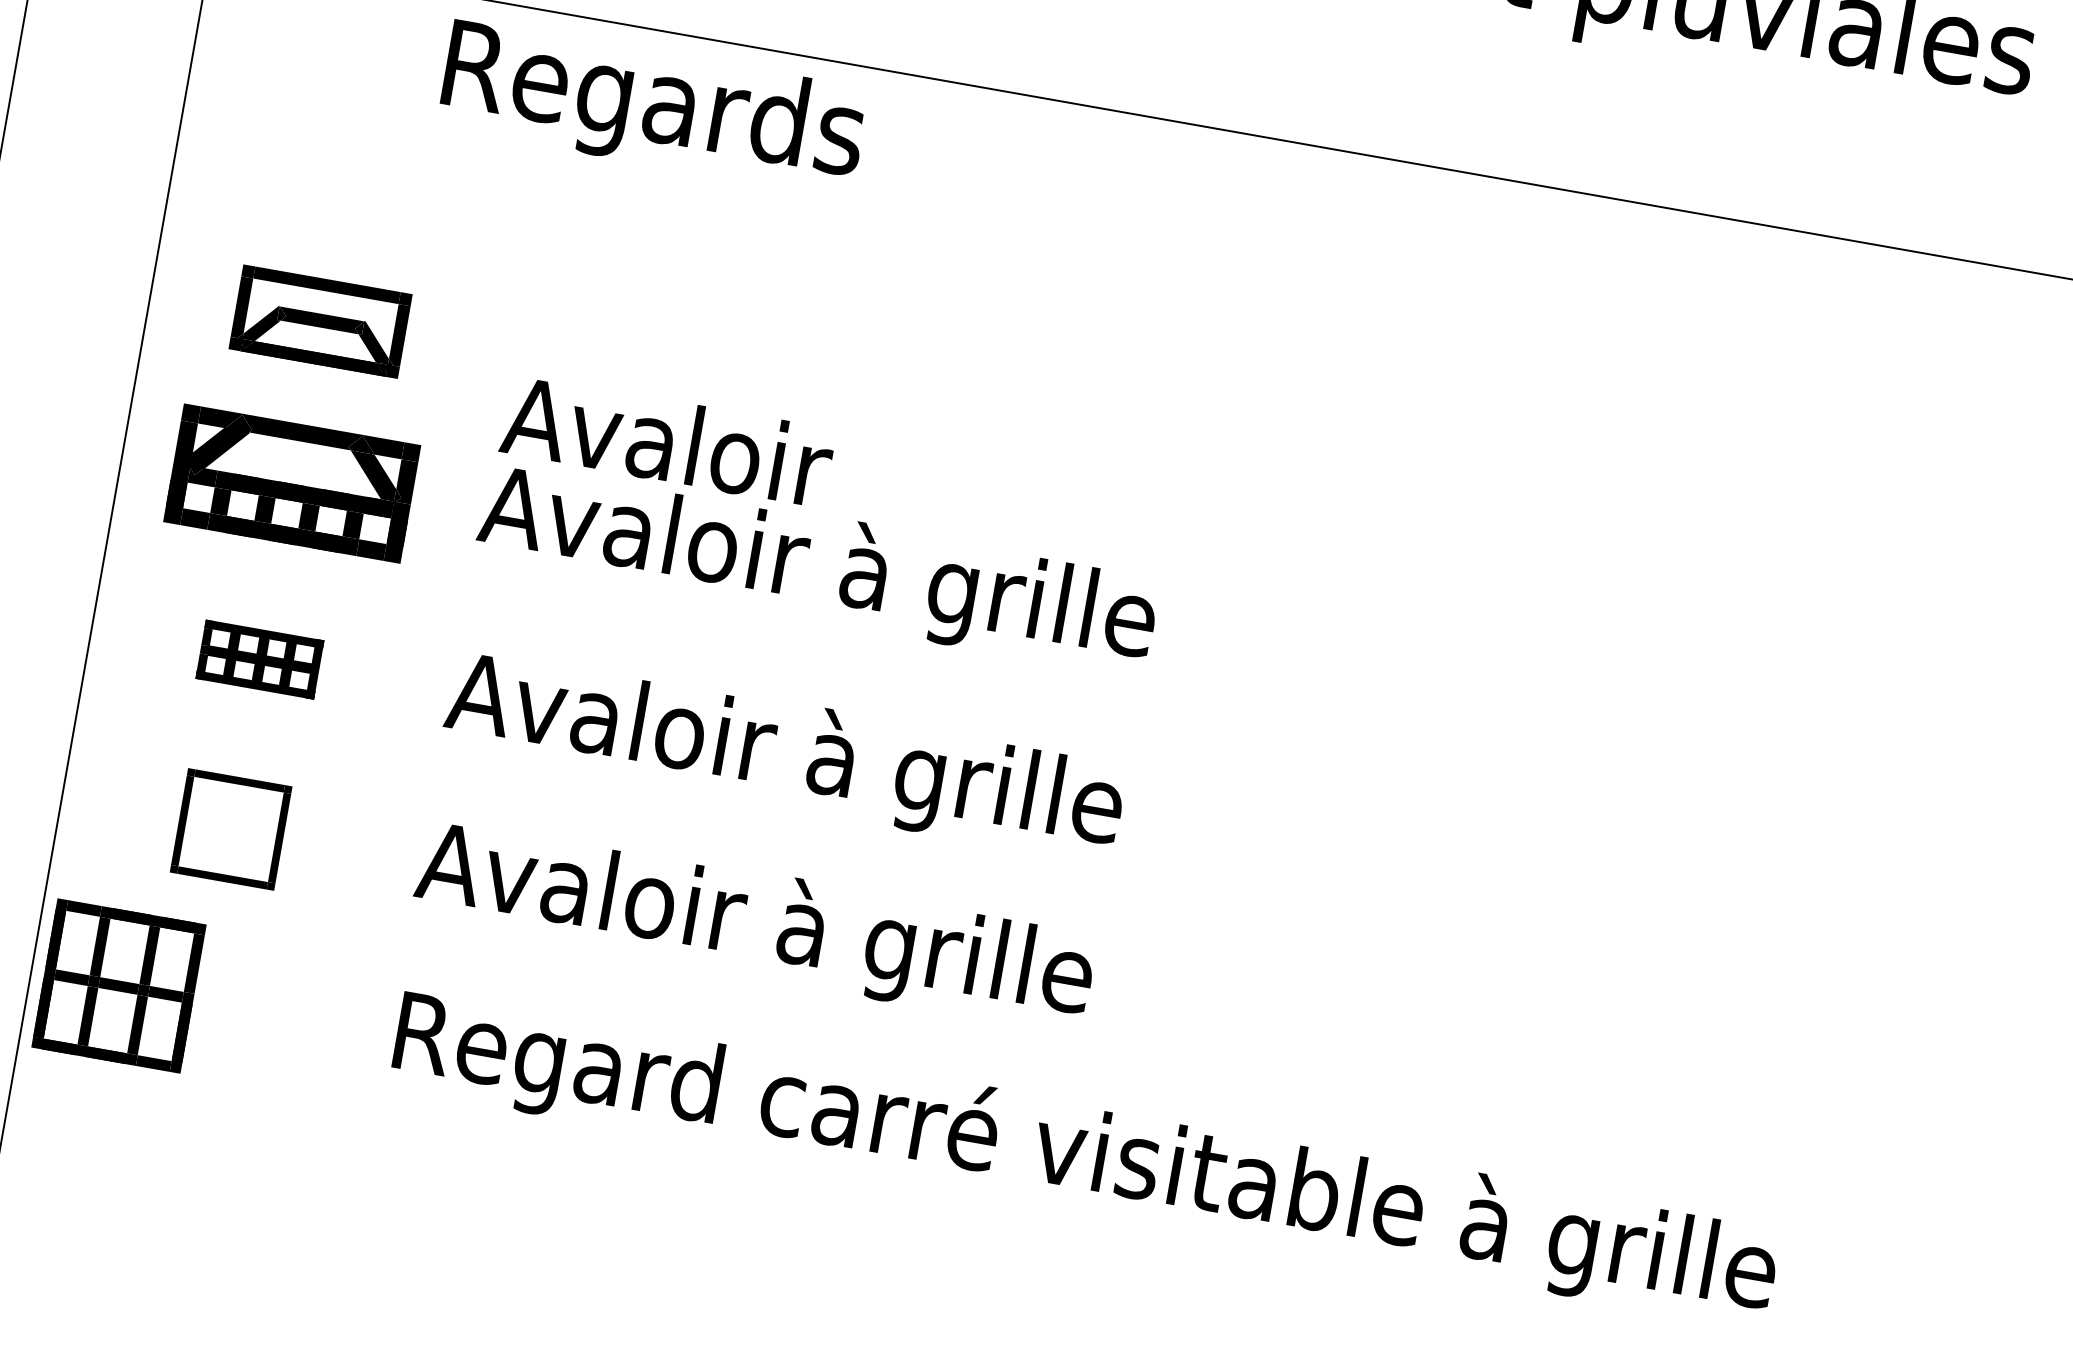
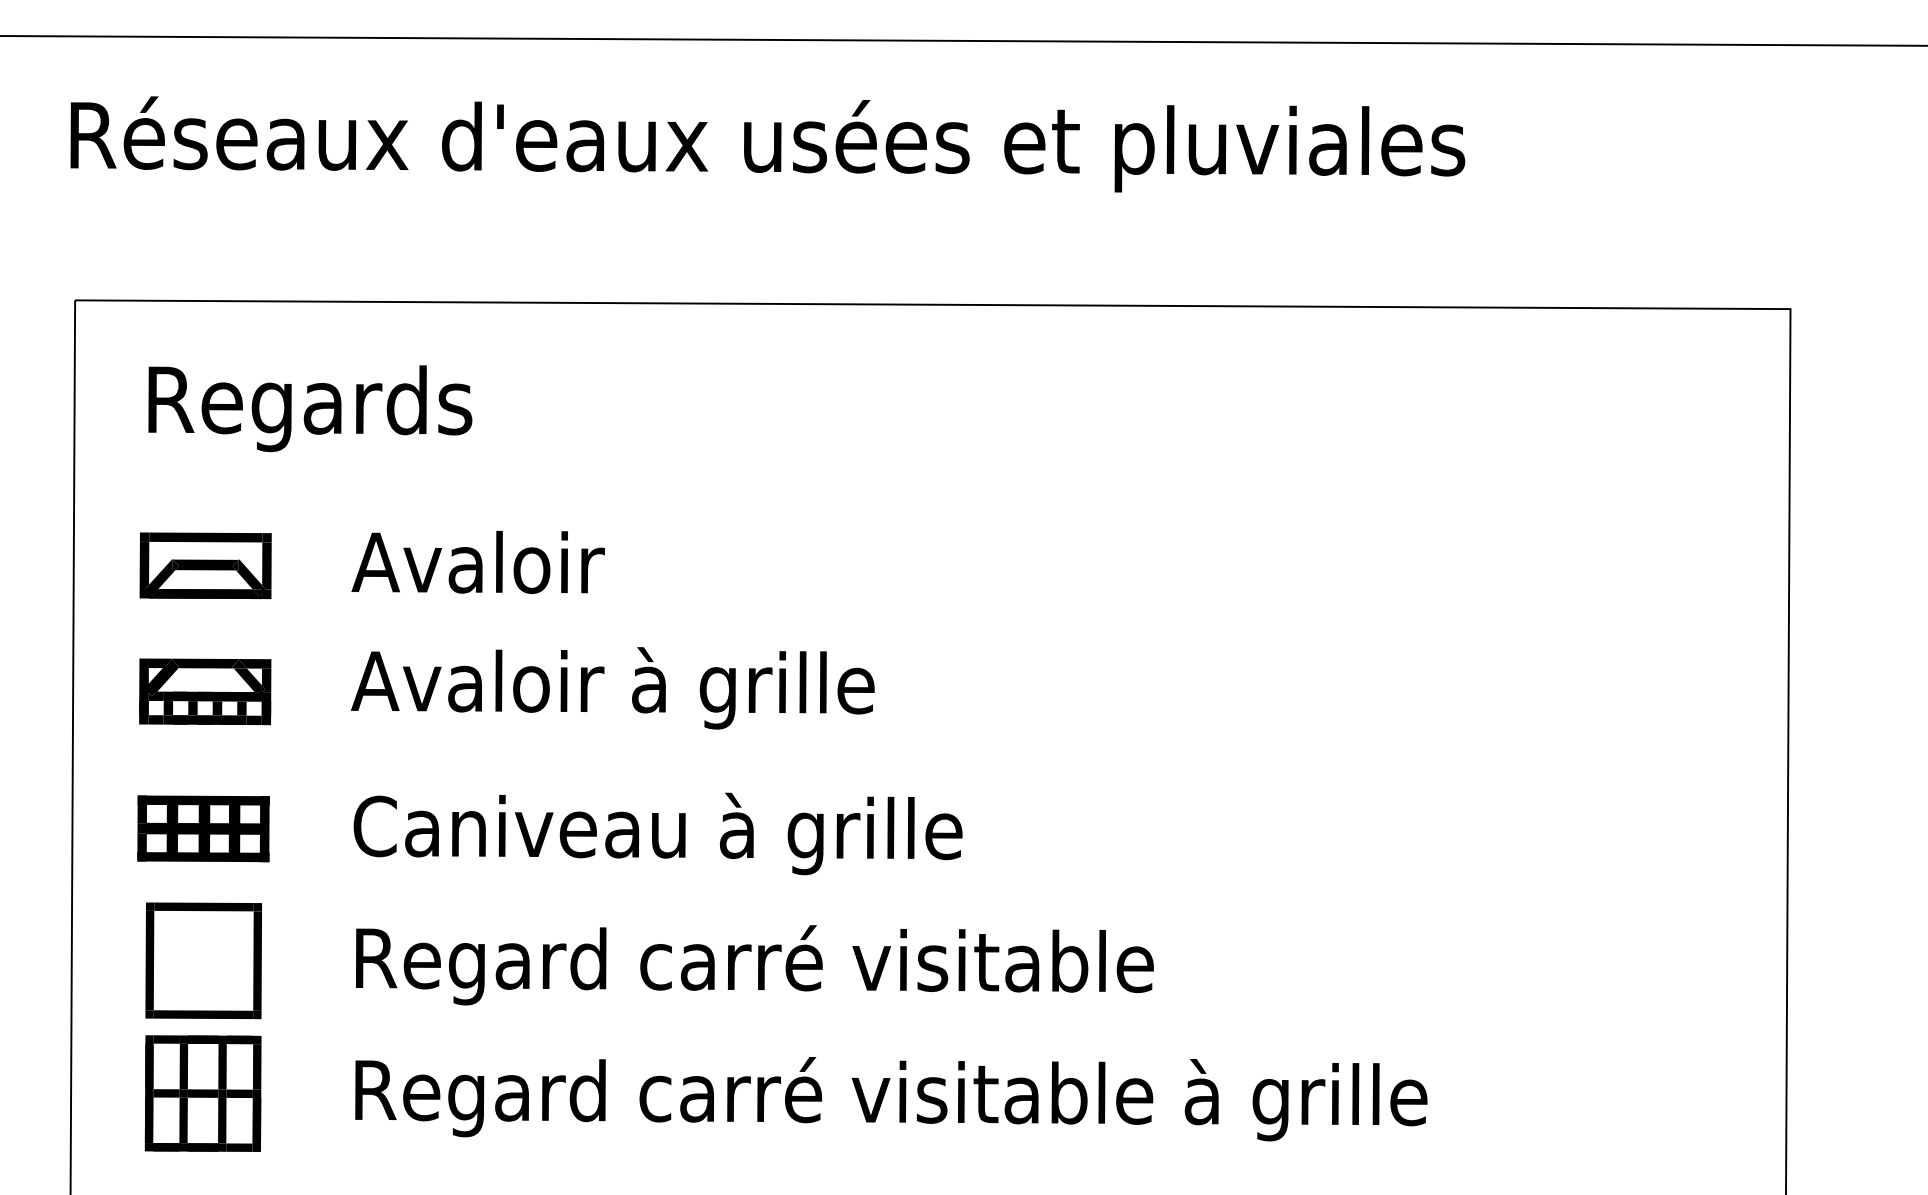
text: (653, 108) -> (310, 408), moved
text: (666, 441) -> (477, 562), moved
part: (292, 483) -> (205, 691), size x0.71
part: (260, 659) -> (203, 828), size x1.43
text: (841, 765) -> (656, 833), Avaloir à grille -> Caniveau à grille
part: (230, 828) -> (203, 960), size x1.43
text: (934, 955) -> (751, 965), Avaloir à grille -> Regard carré visitable
part: (118, 985) -> (202, 1093), moved

